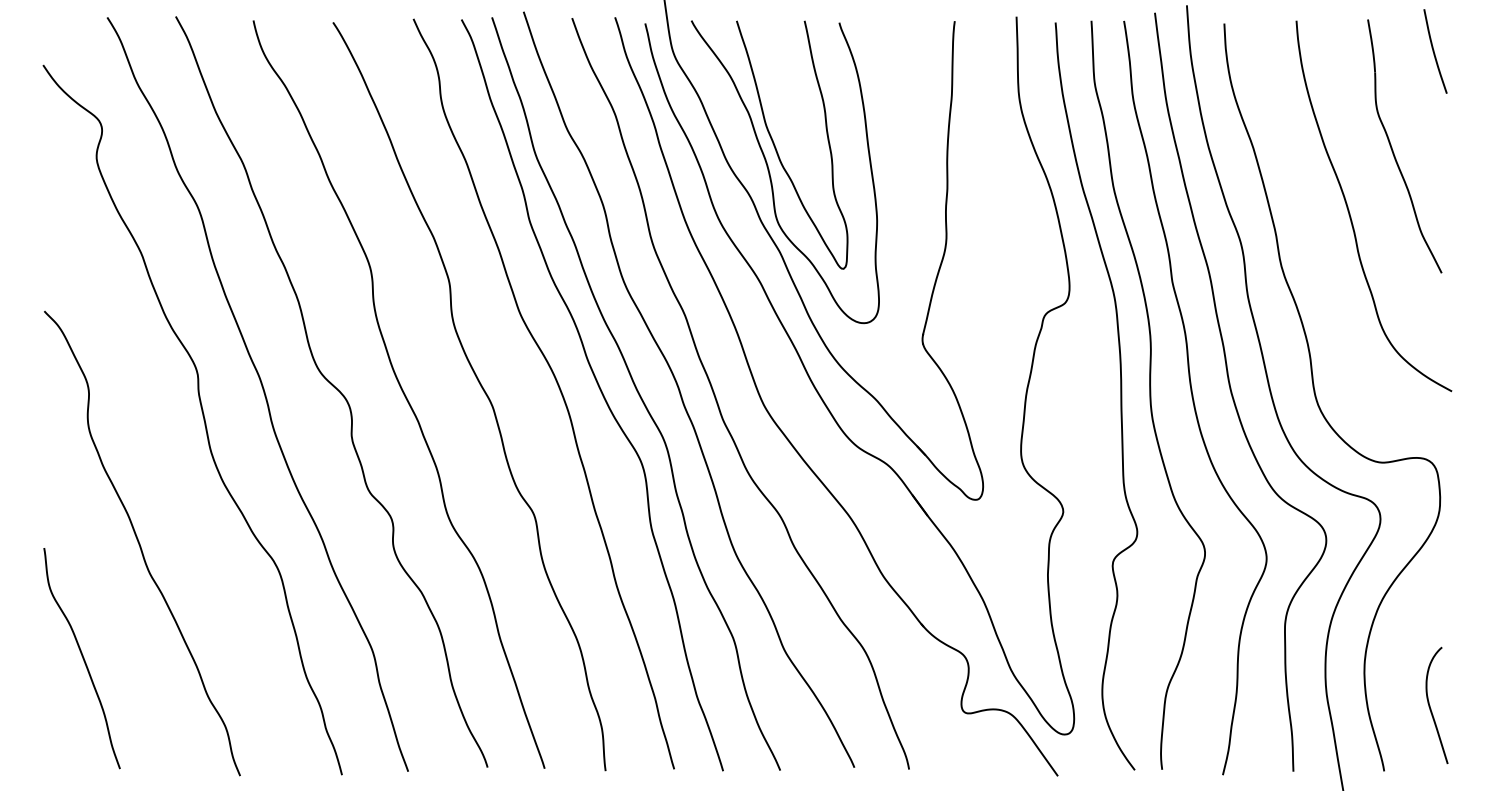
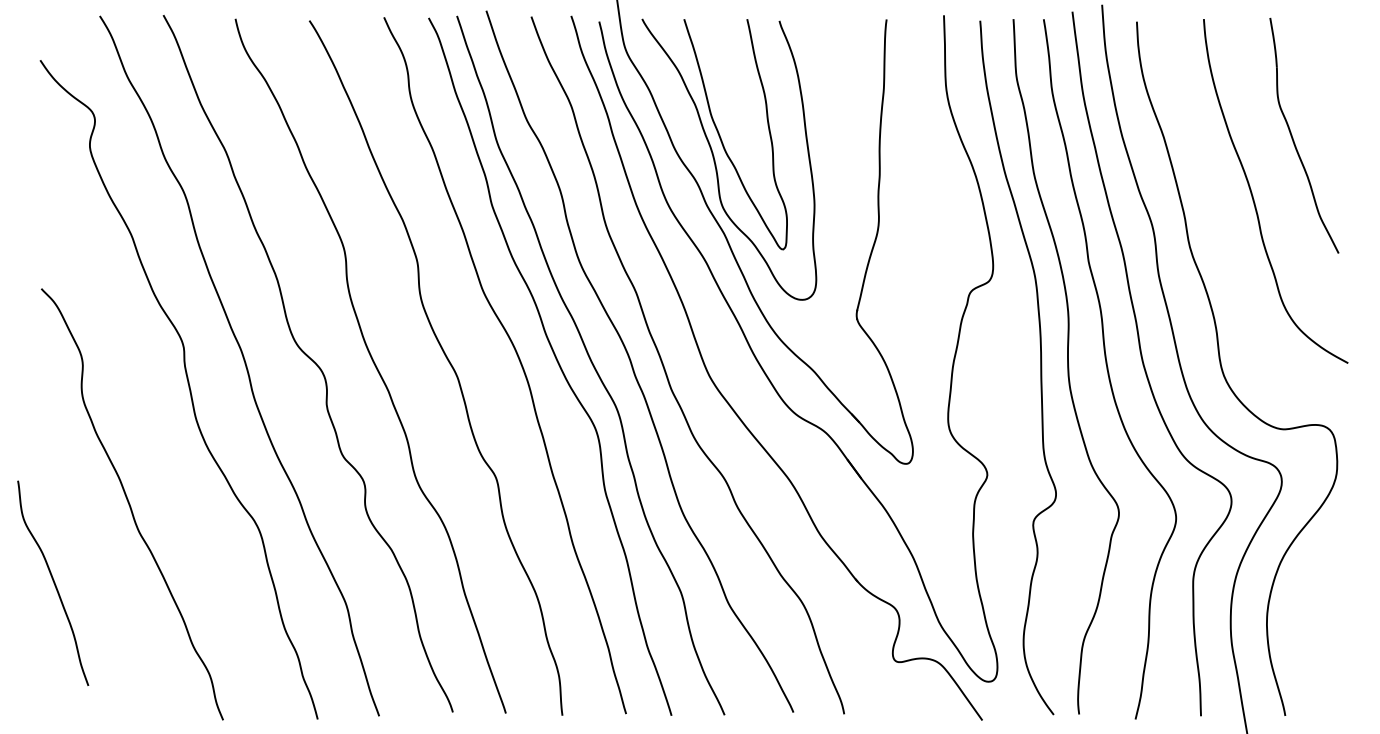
curve: (1434, 51) -> (1331, 47), removed
curve: (82, 658) -> (53, 583), moved
curve: (1431, 708) -> (1329, 657), removed

